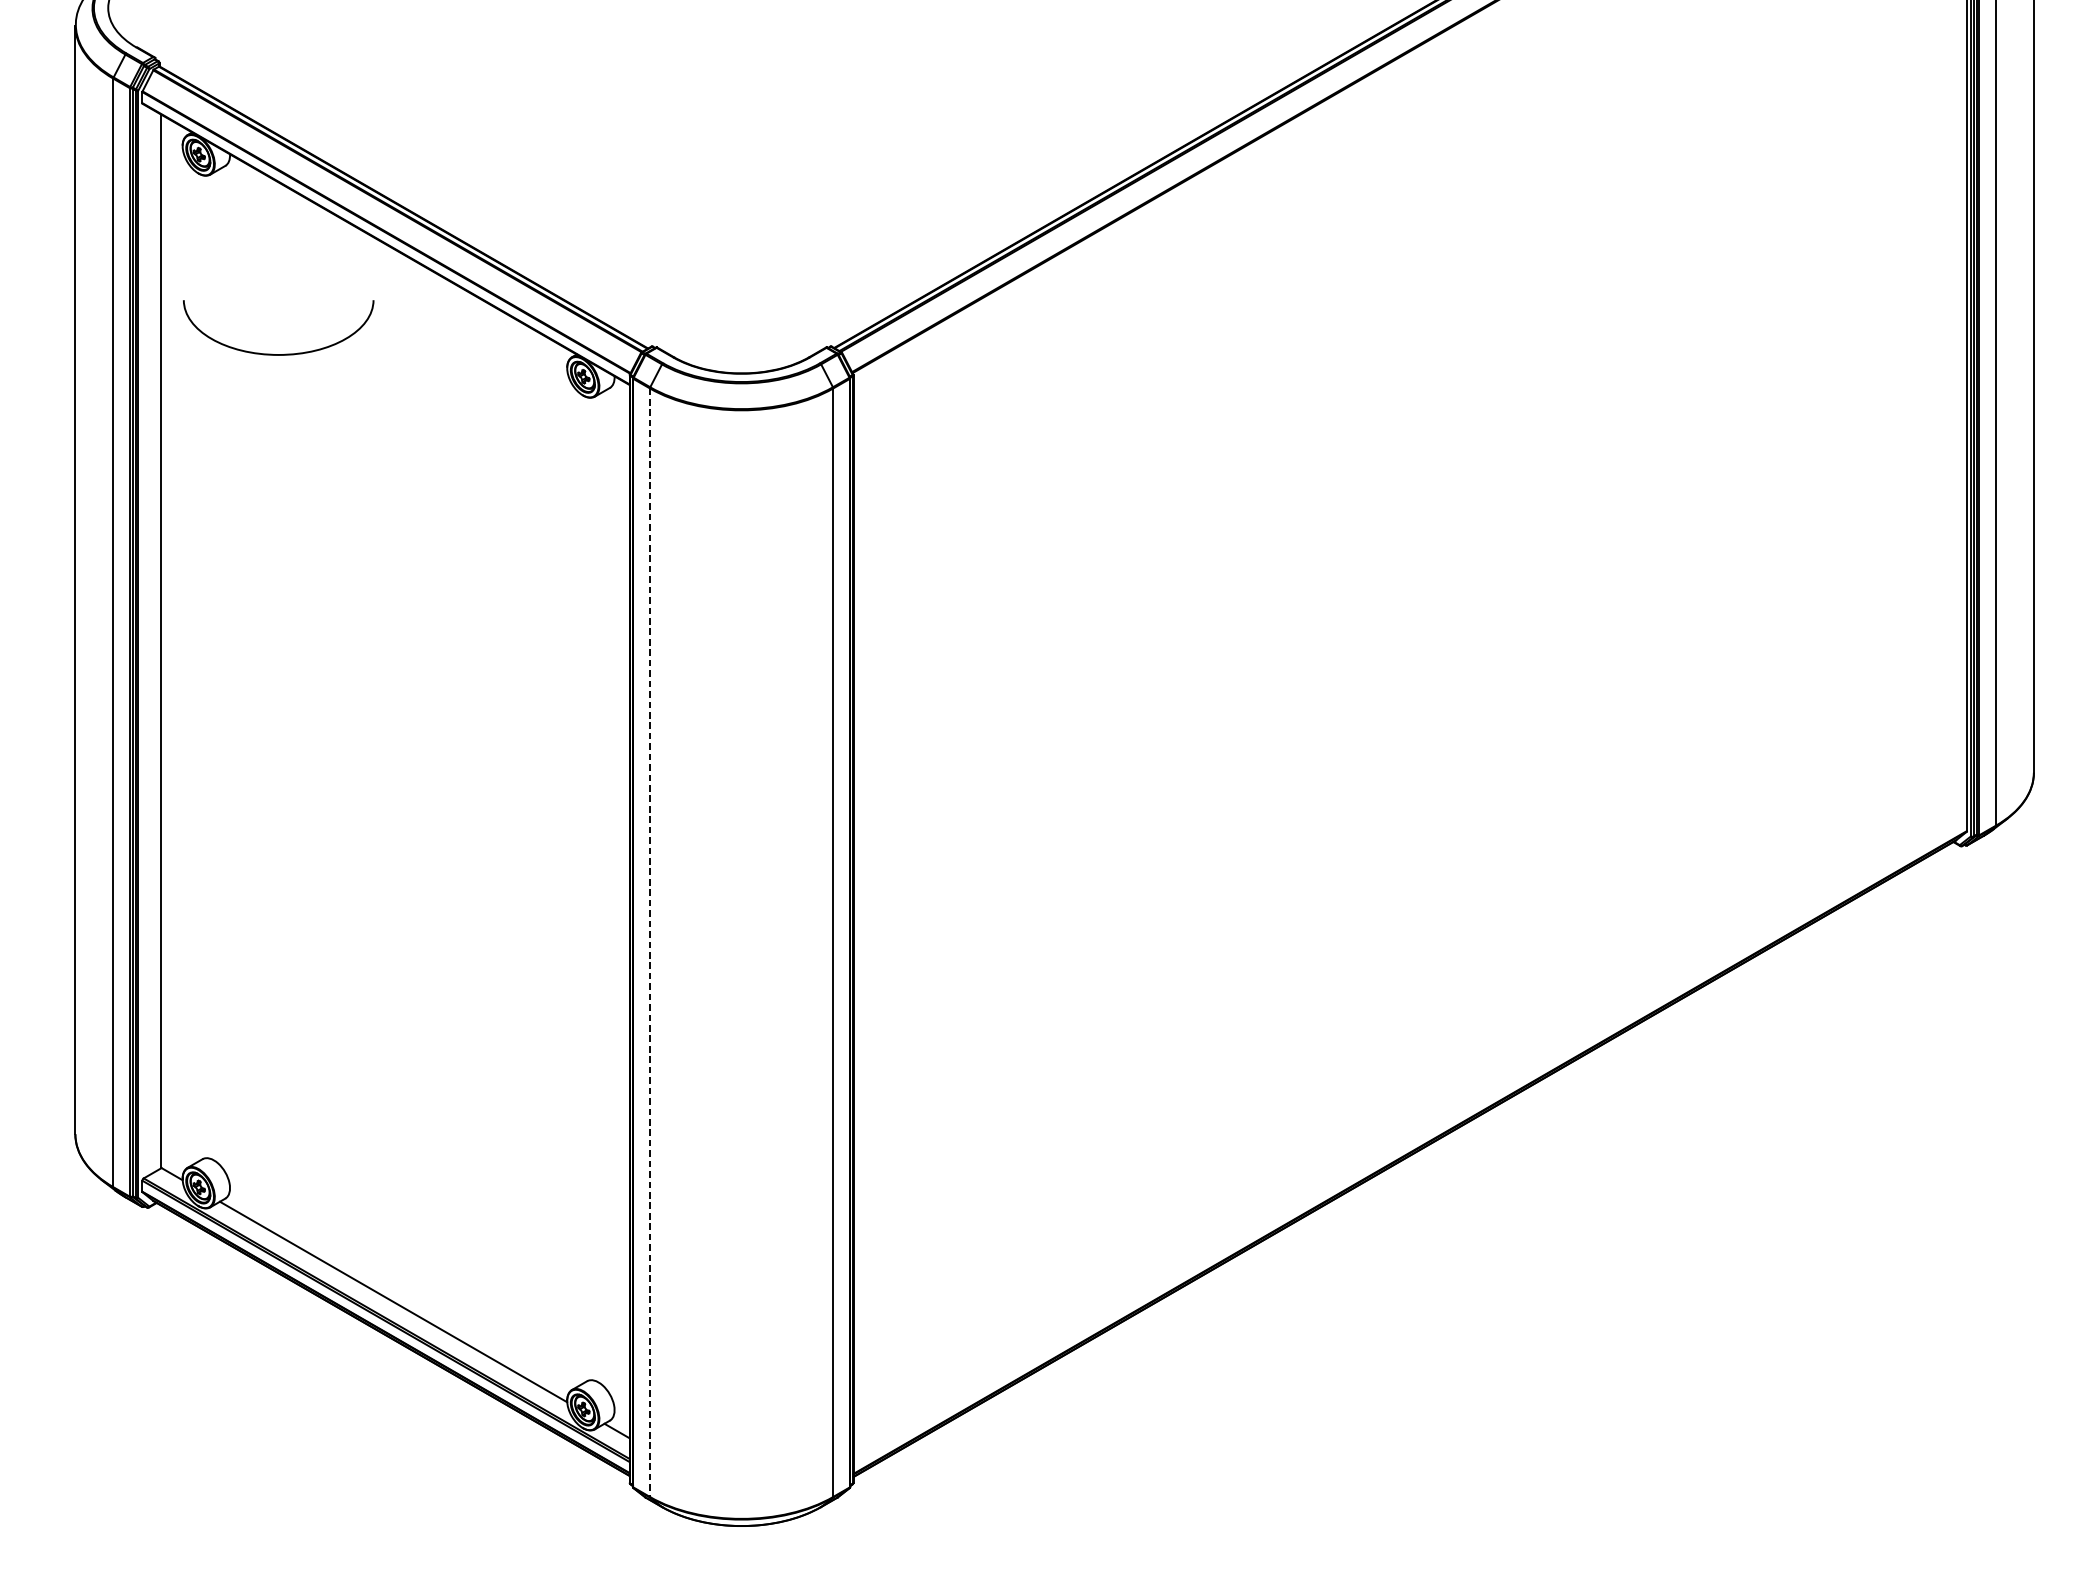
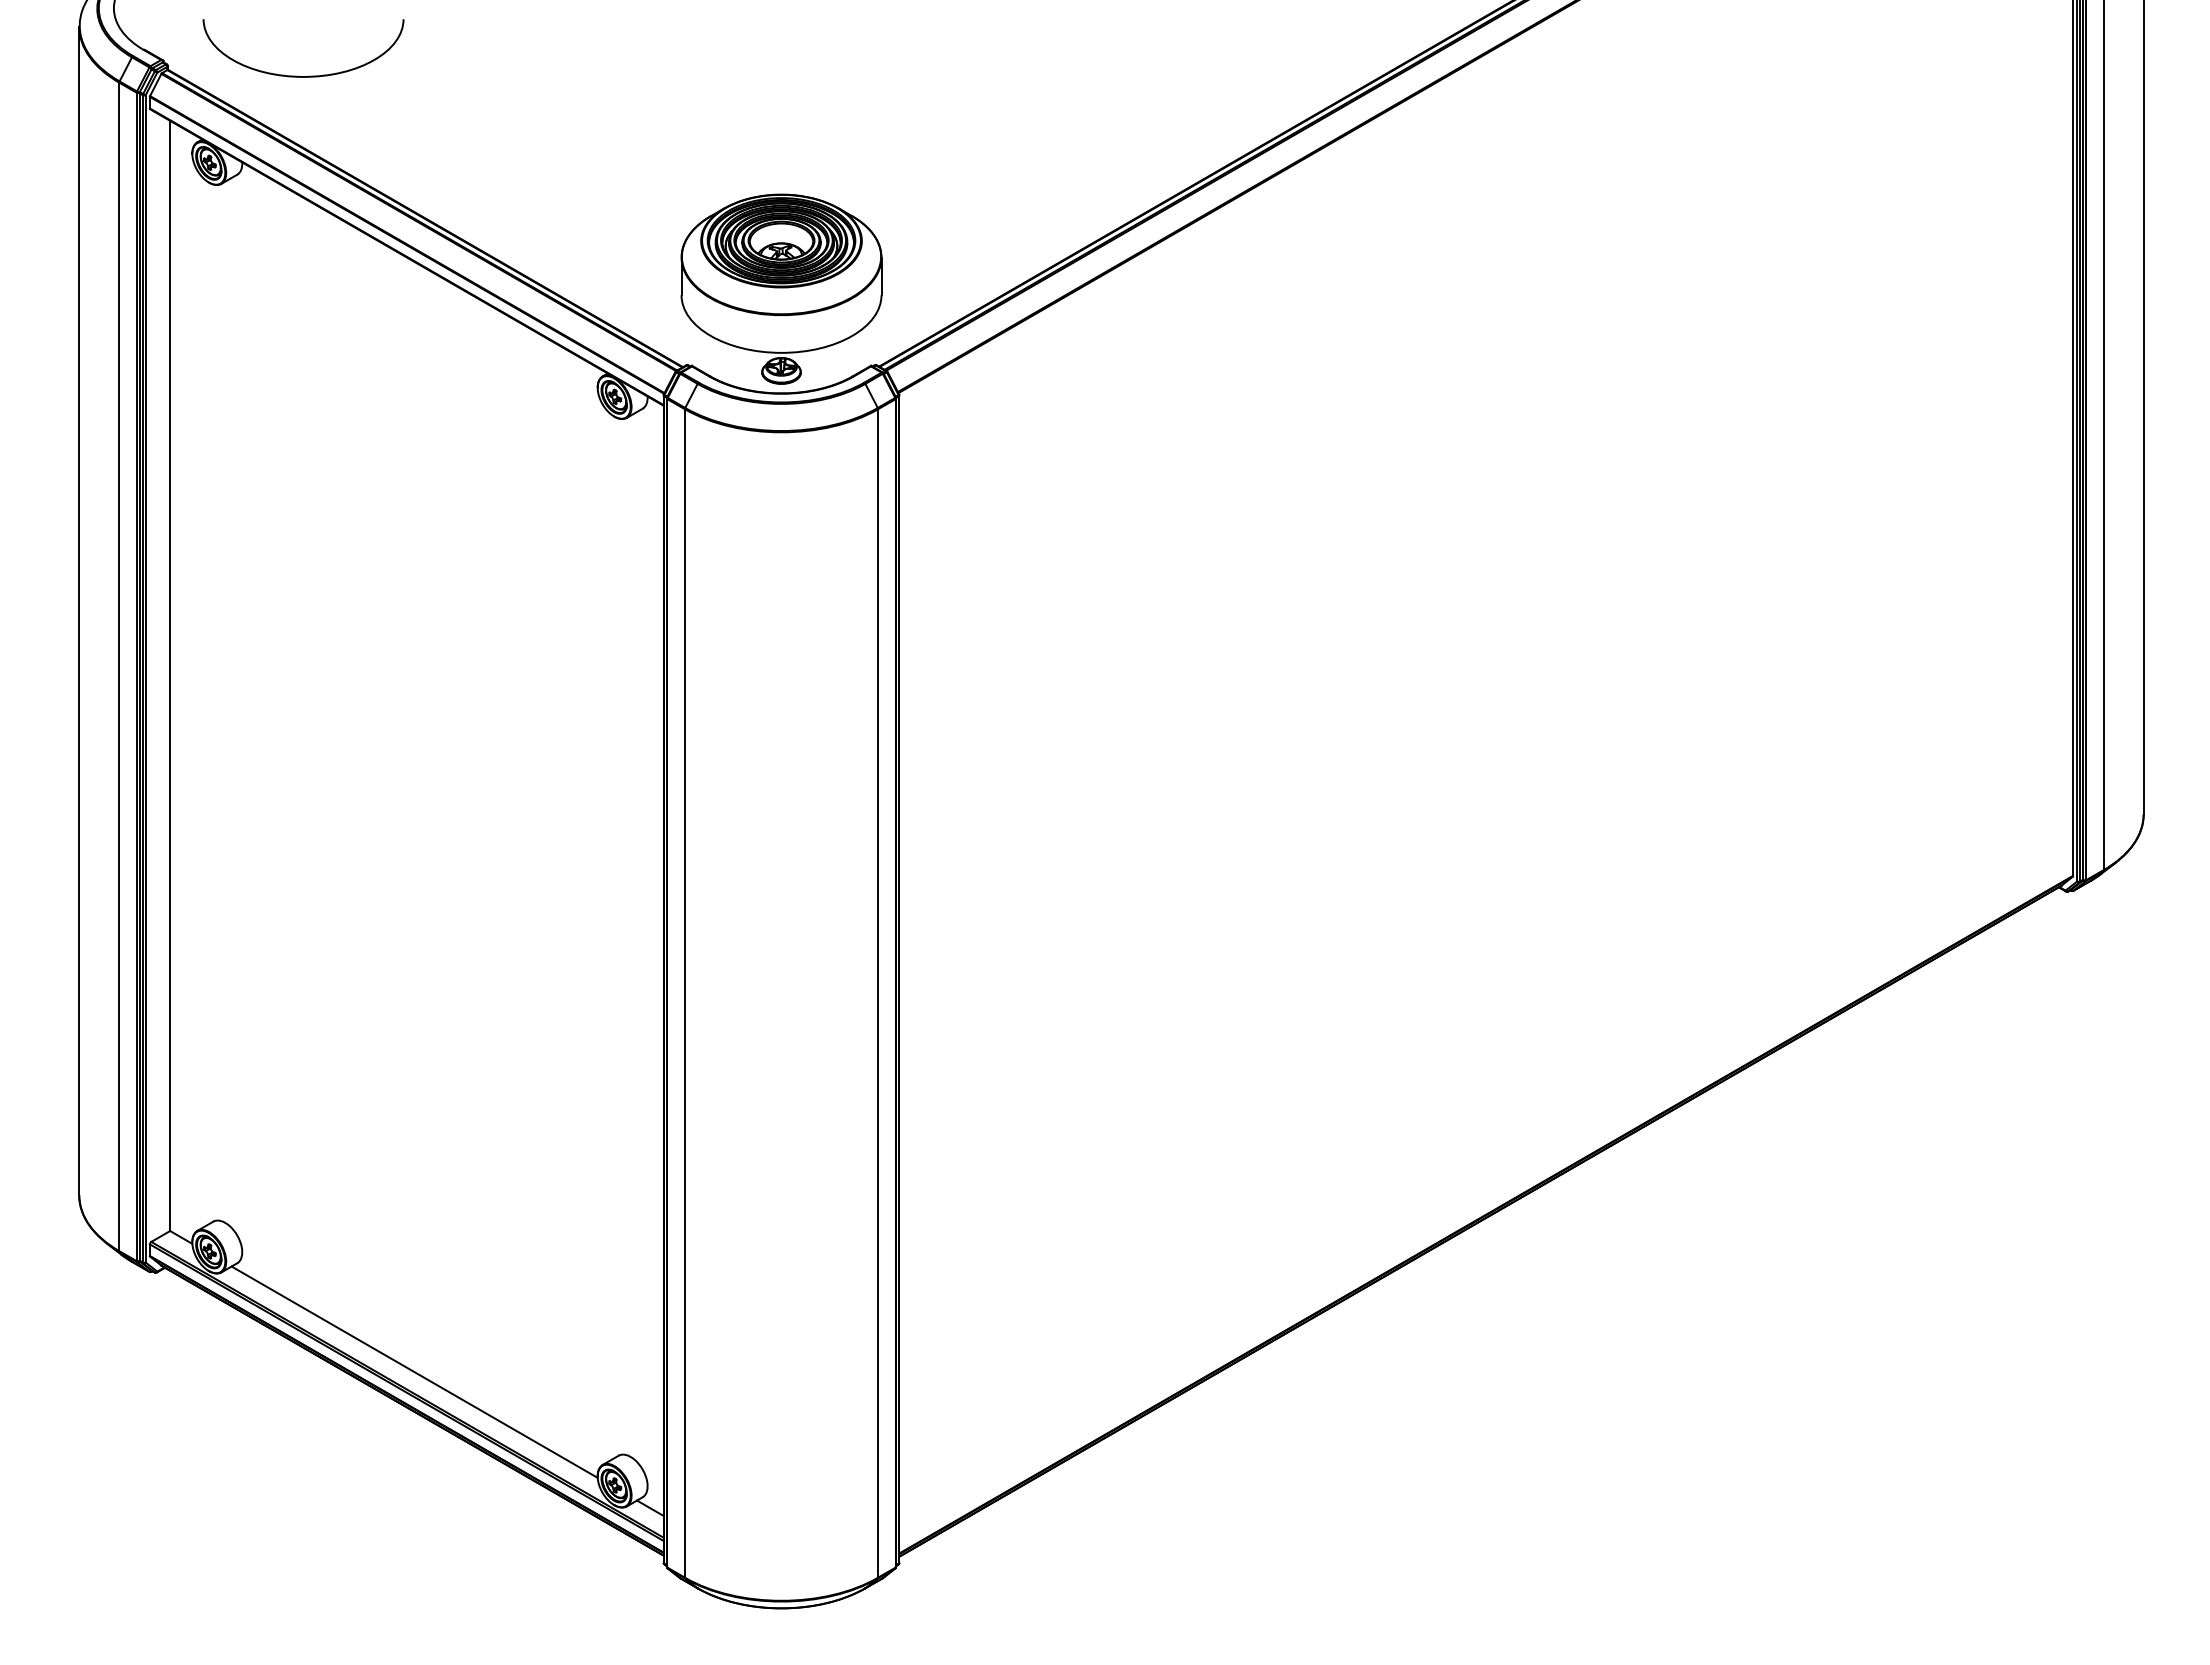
part: (741, 273) -> (781, 288), added
curve: (272, 353) -> (297, 75), moved
line: (649, 942) -> (684, 993), dashed -> solid

